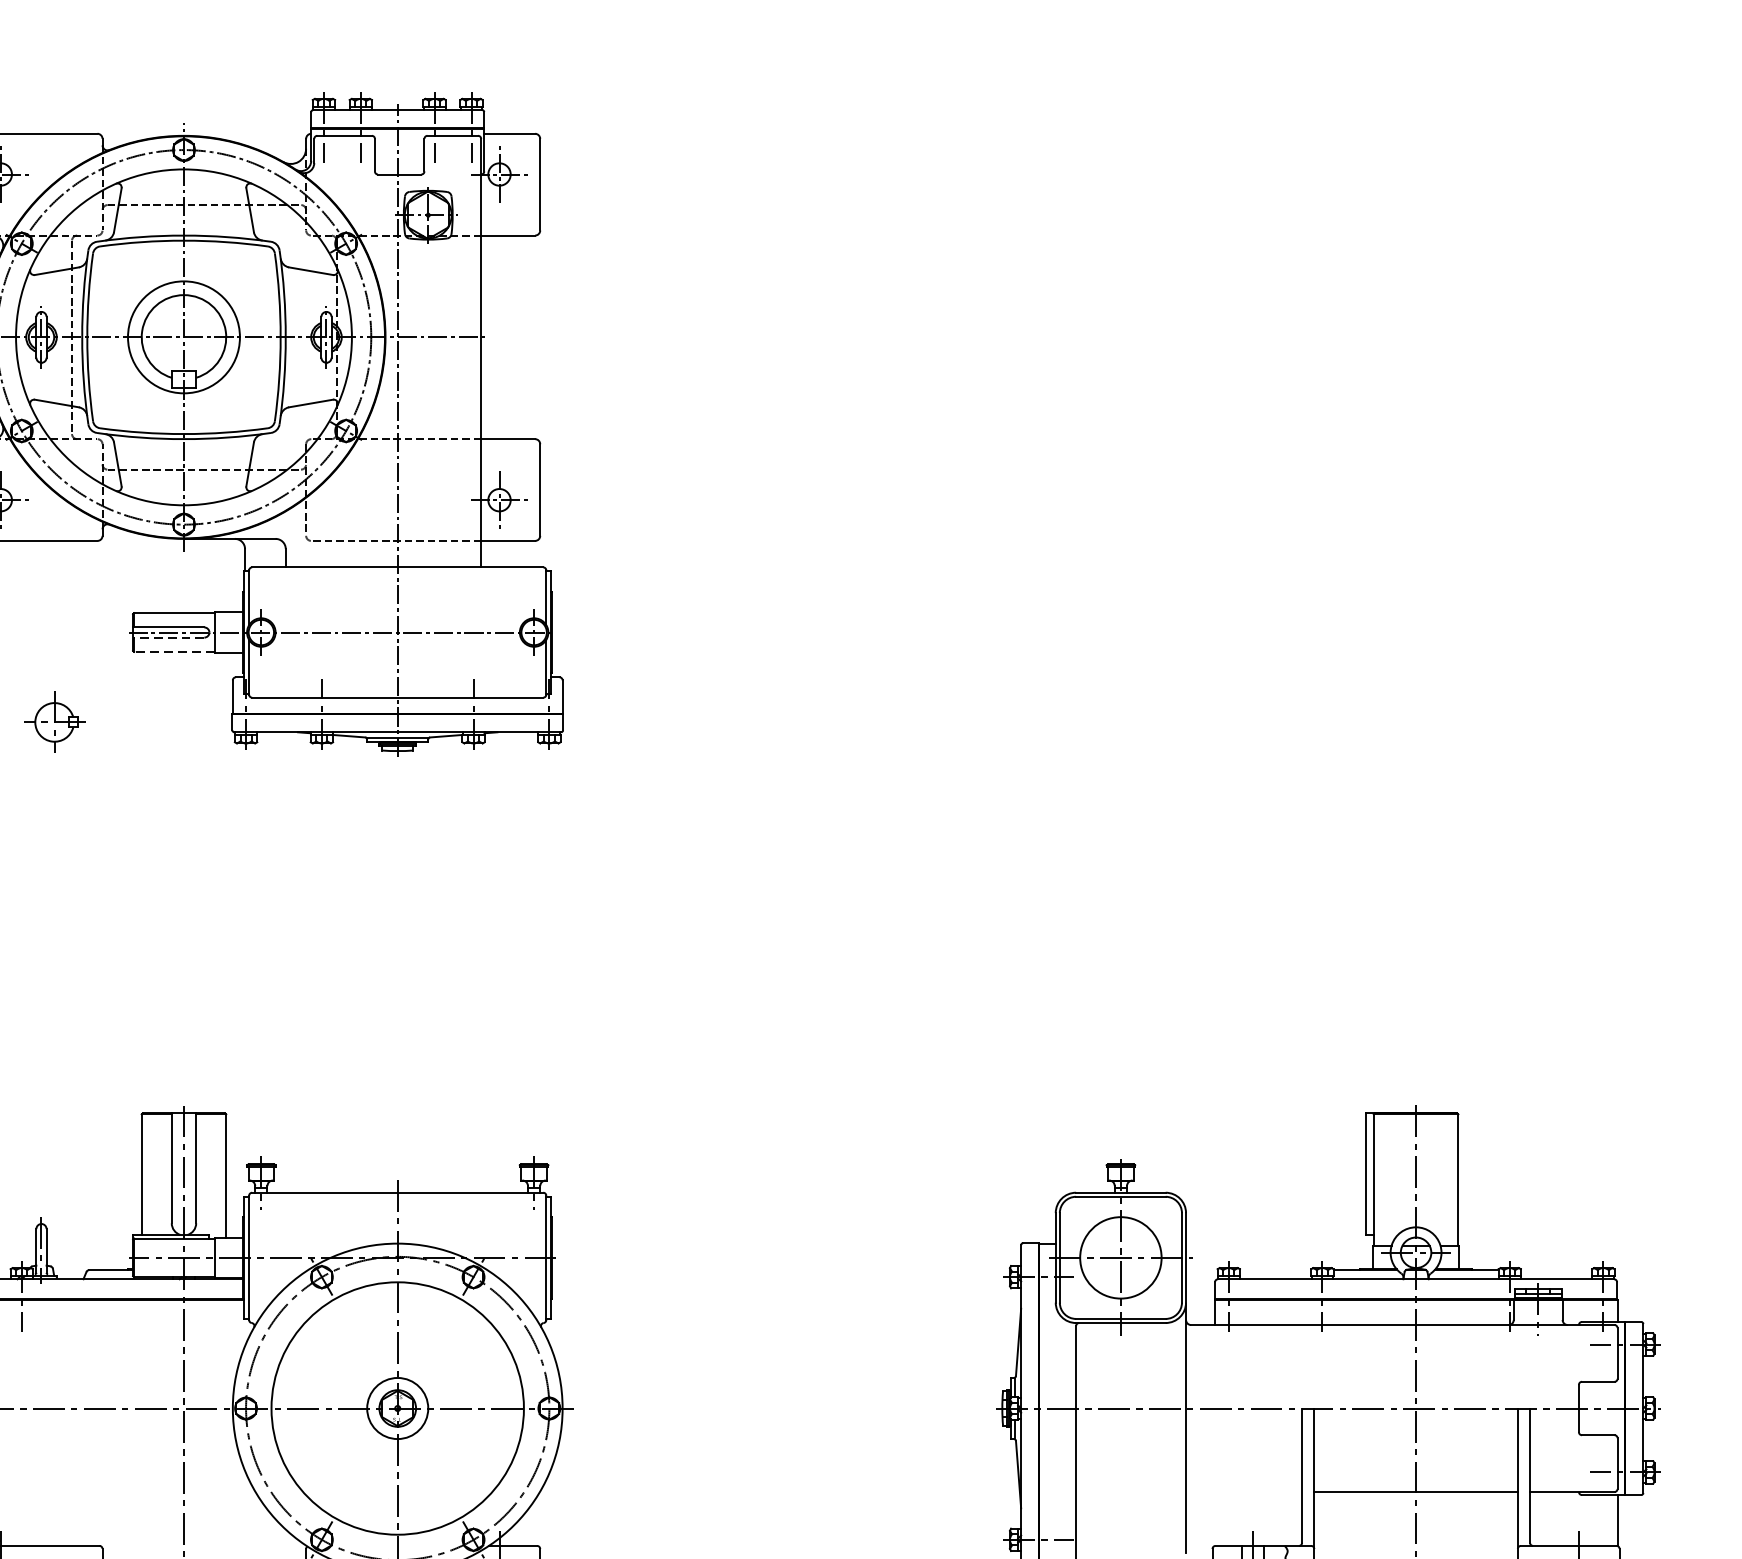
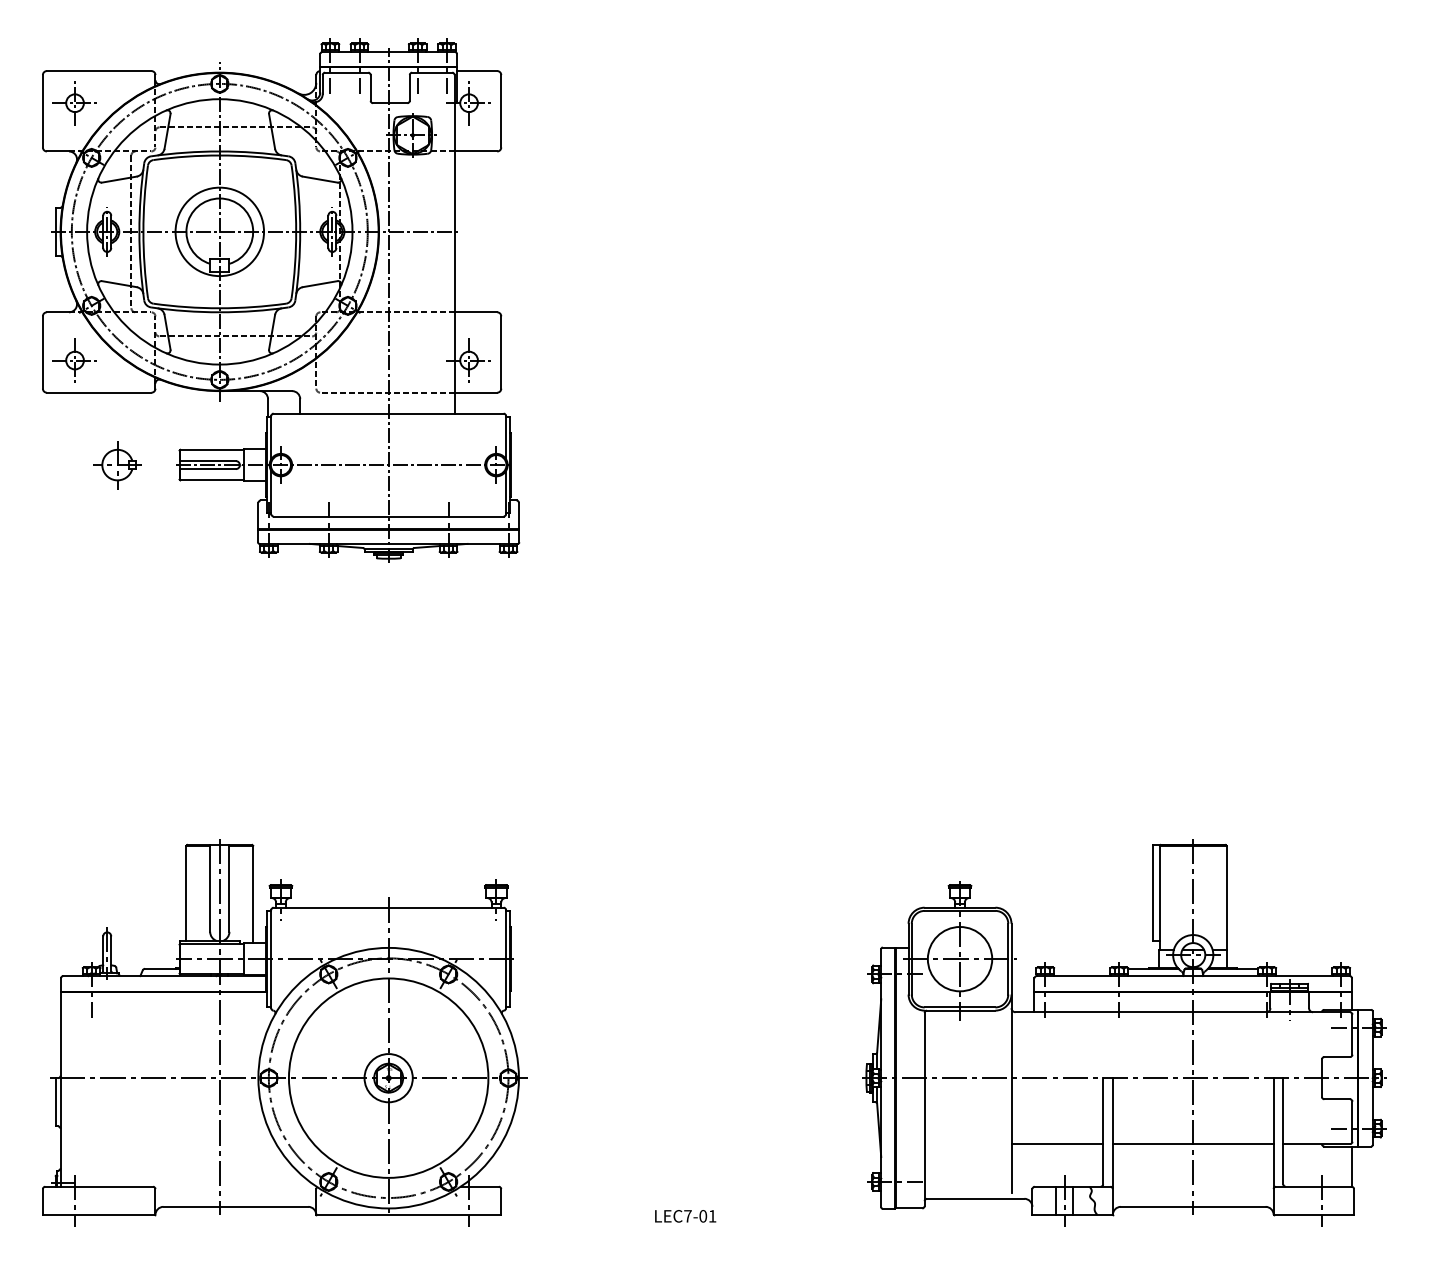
line: (168, 638) -> (207, 469), dashed -> solid
line: (174, 652) -> (212, 480), dashed -> solid
part: (54, 722) -> (117, 465), moved
line: (1244, 1492) -> (1057, 1144), added

